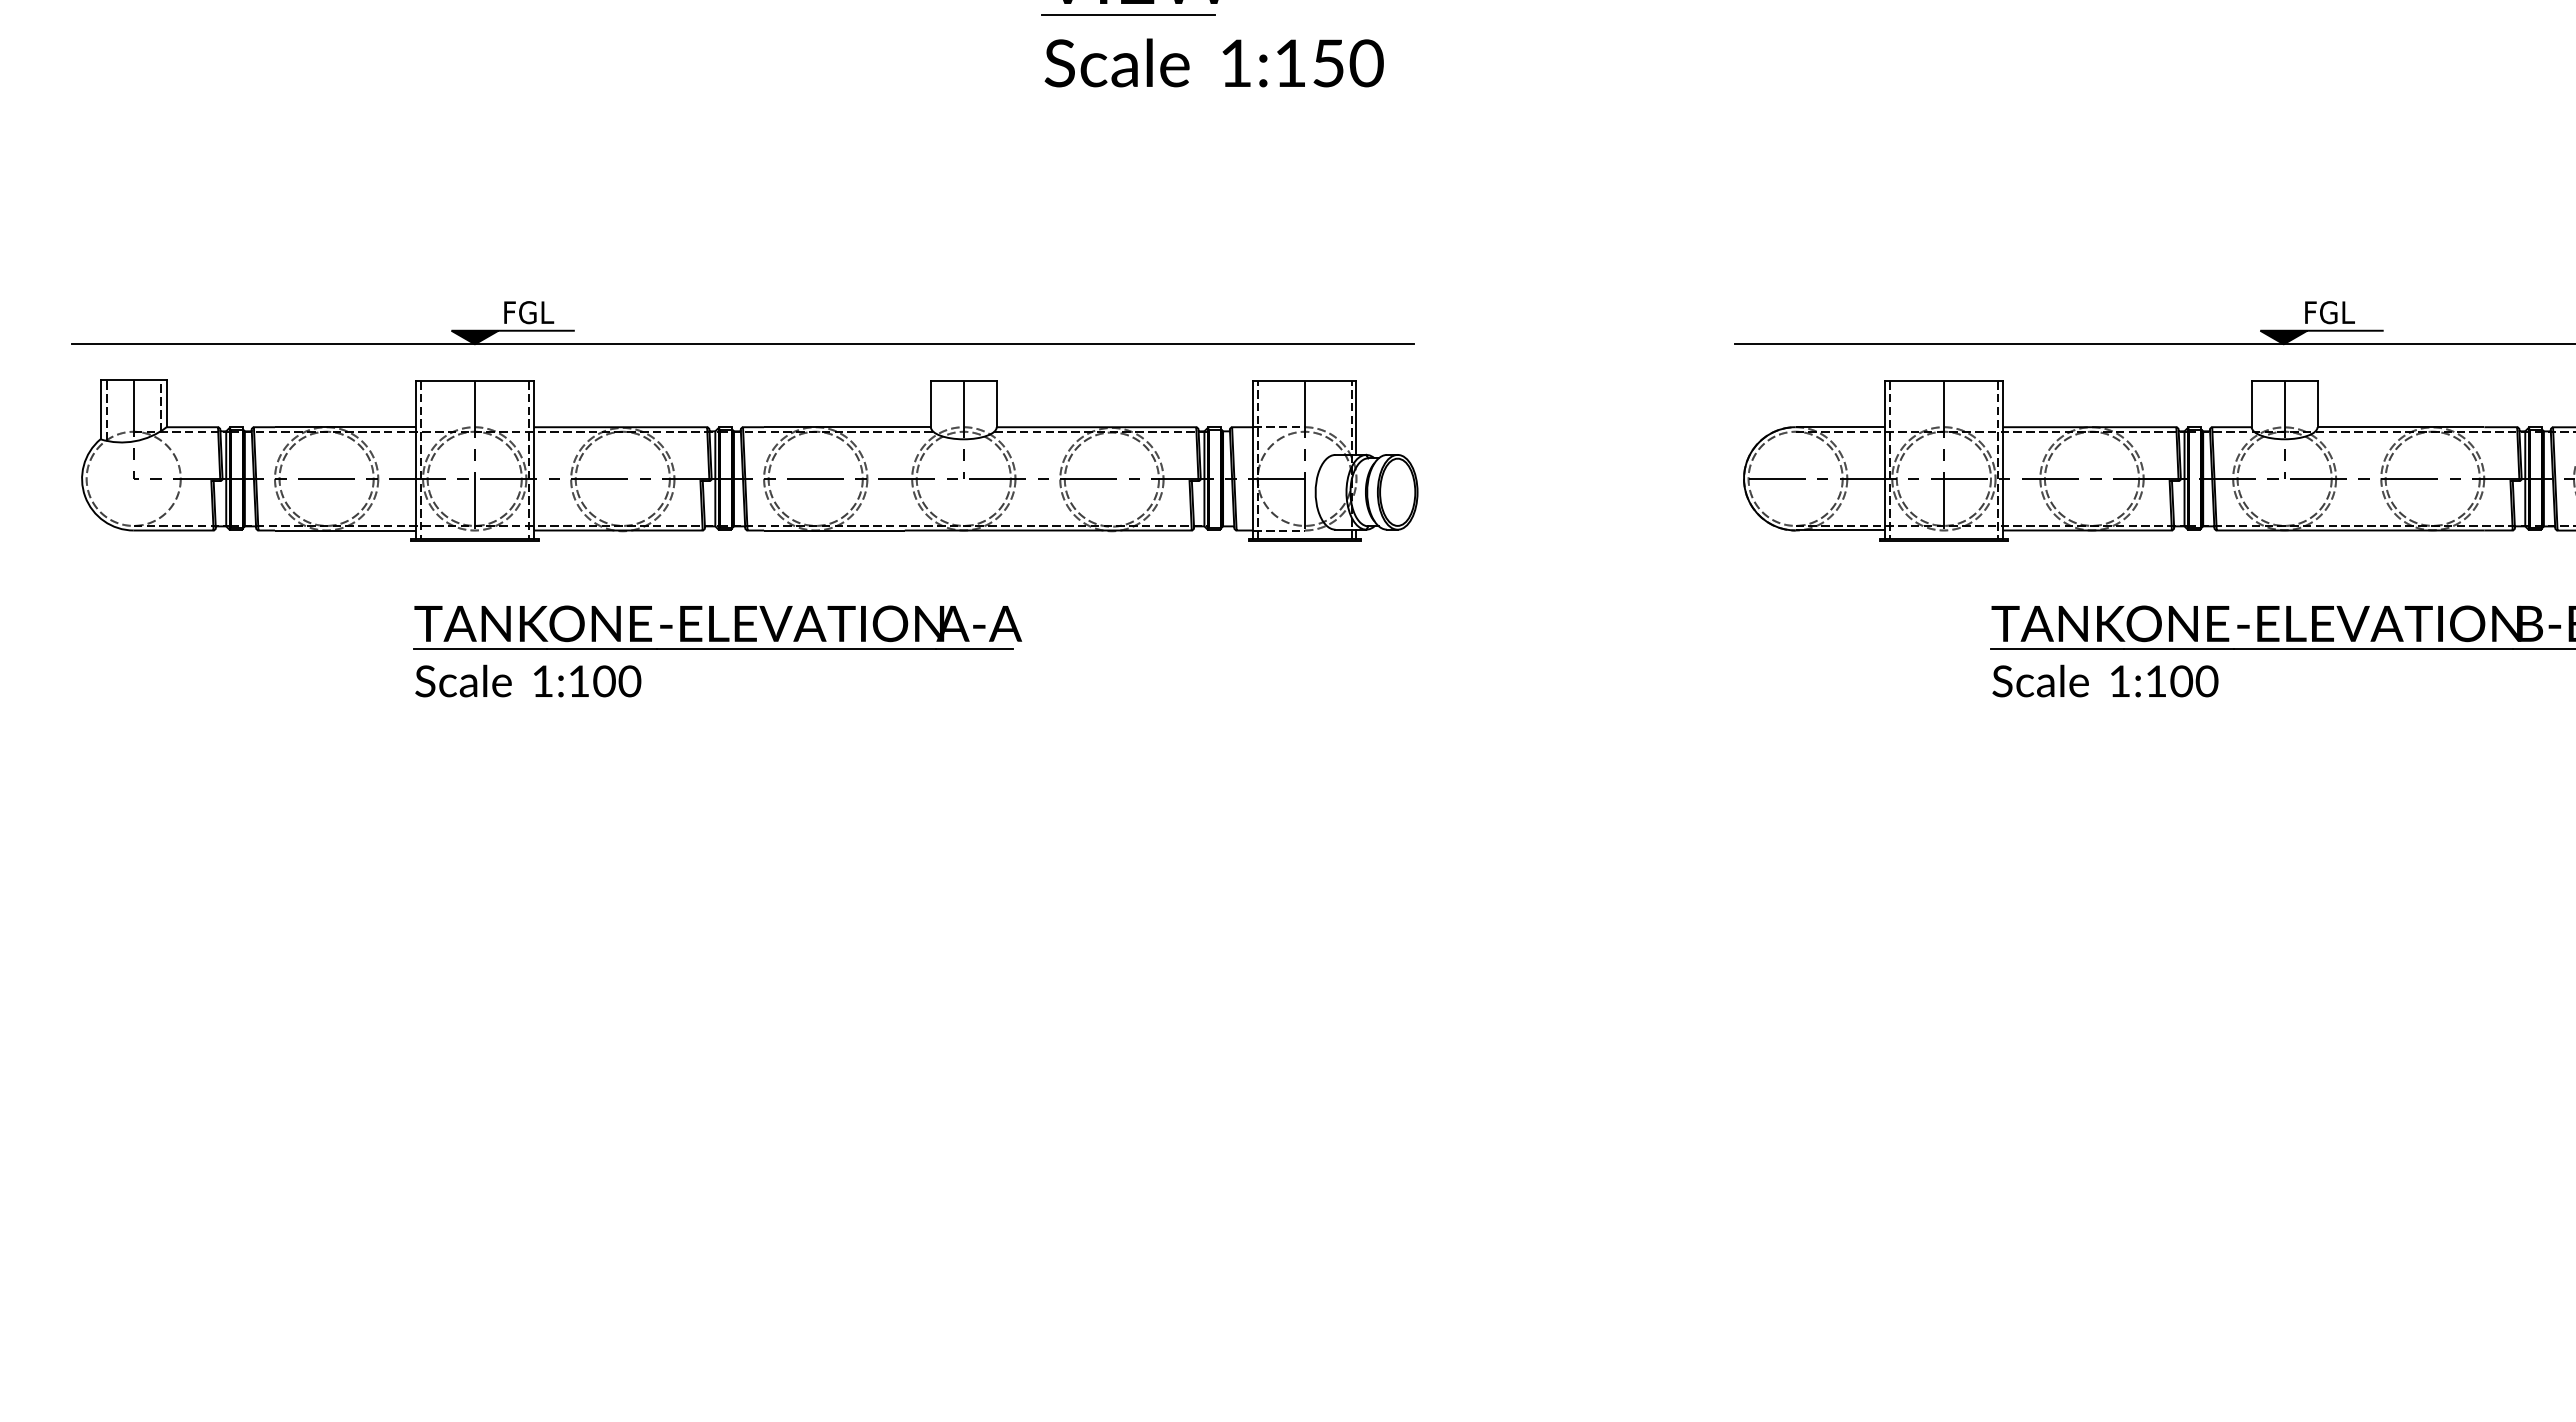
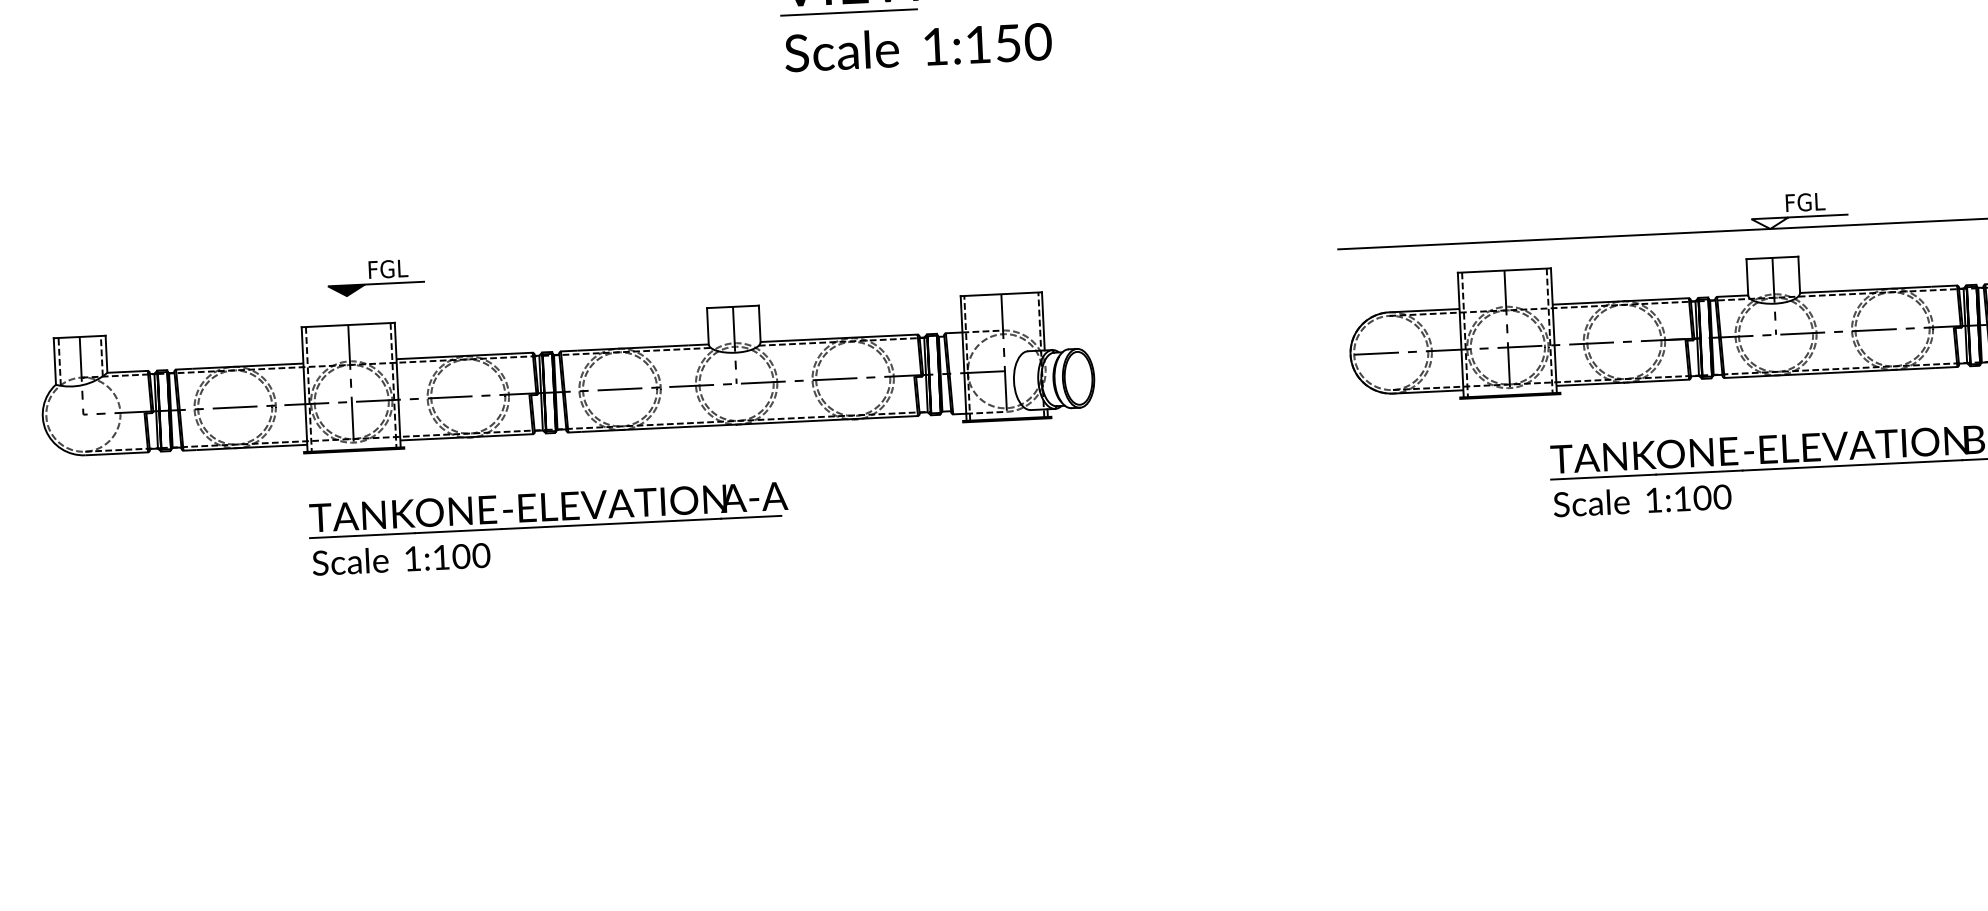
fill: (2283, 337) -> (1769, 223), removed
line: (743, 344) -> (558, 286), removed

